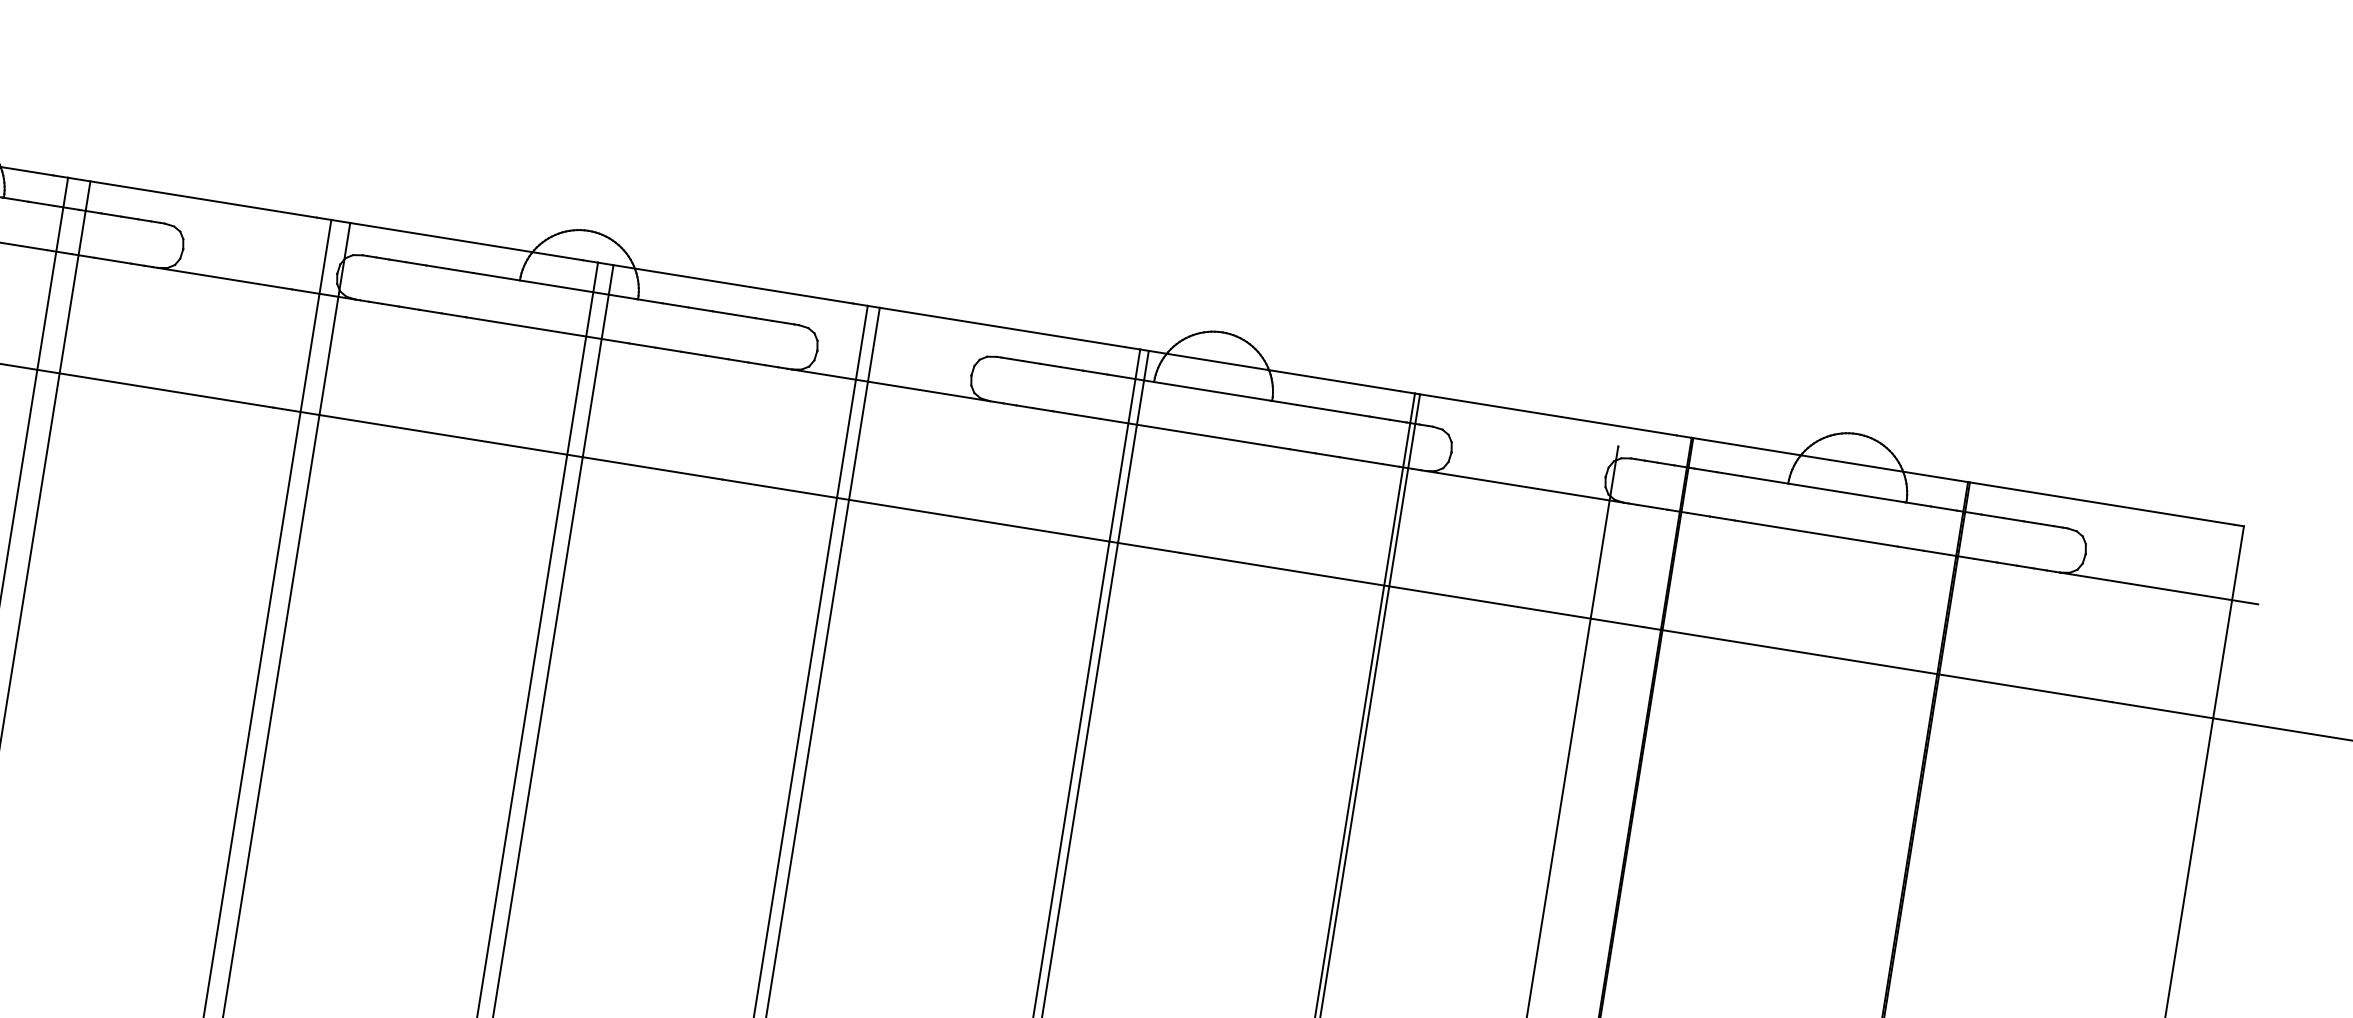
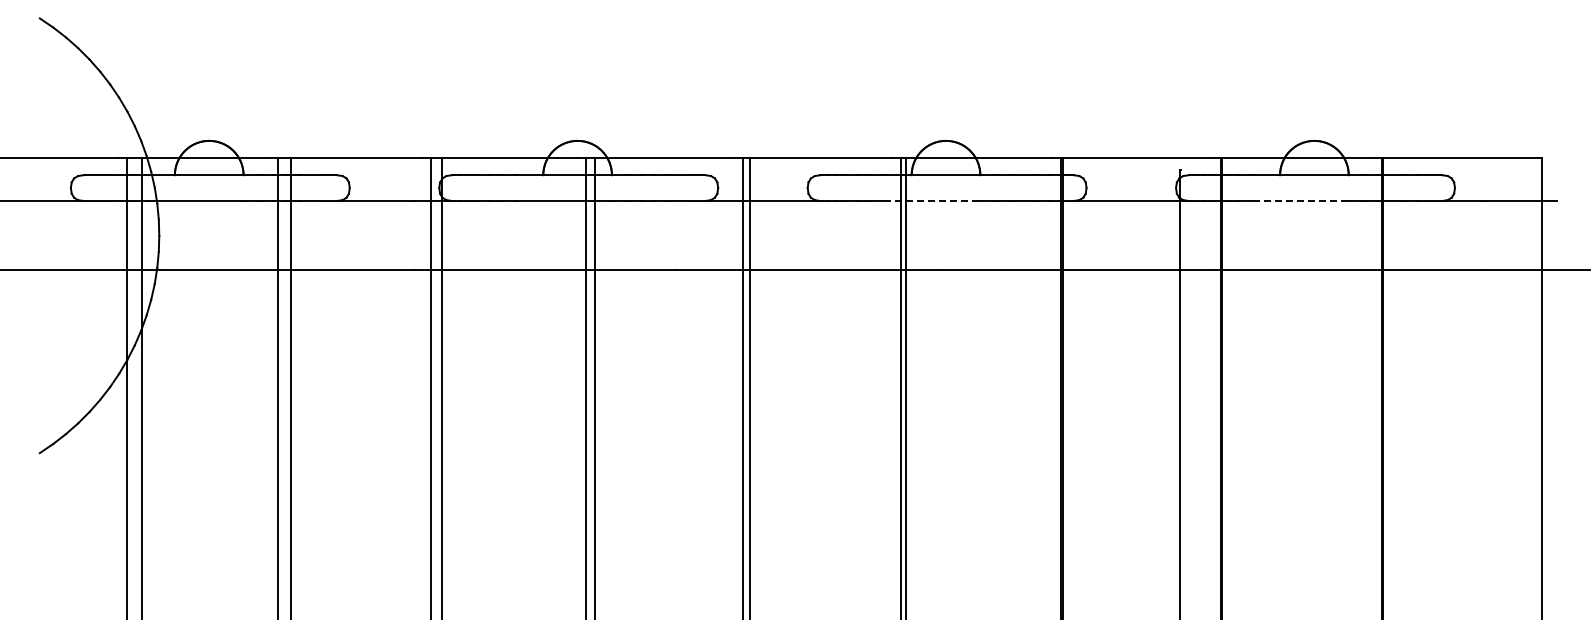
line: (1181, 431) -> (931, 200), solid -> dashed
line: (1814, 532) -> (1299, 200), solid -> dashed

